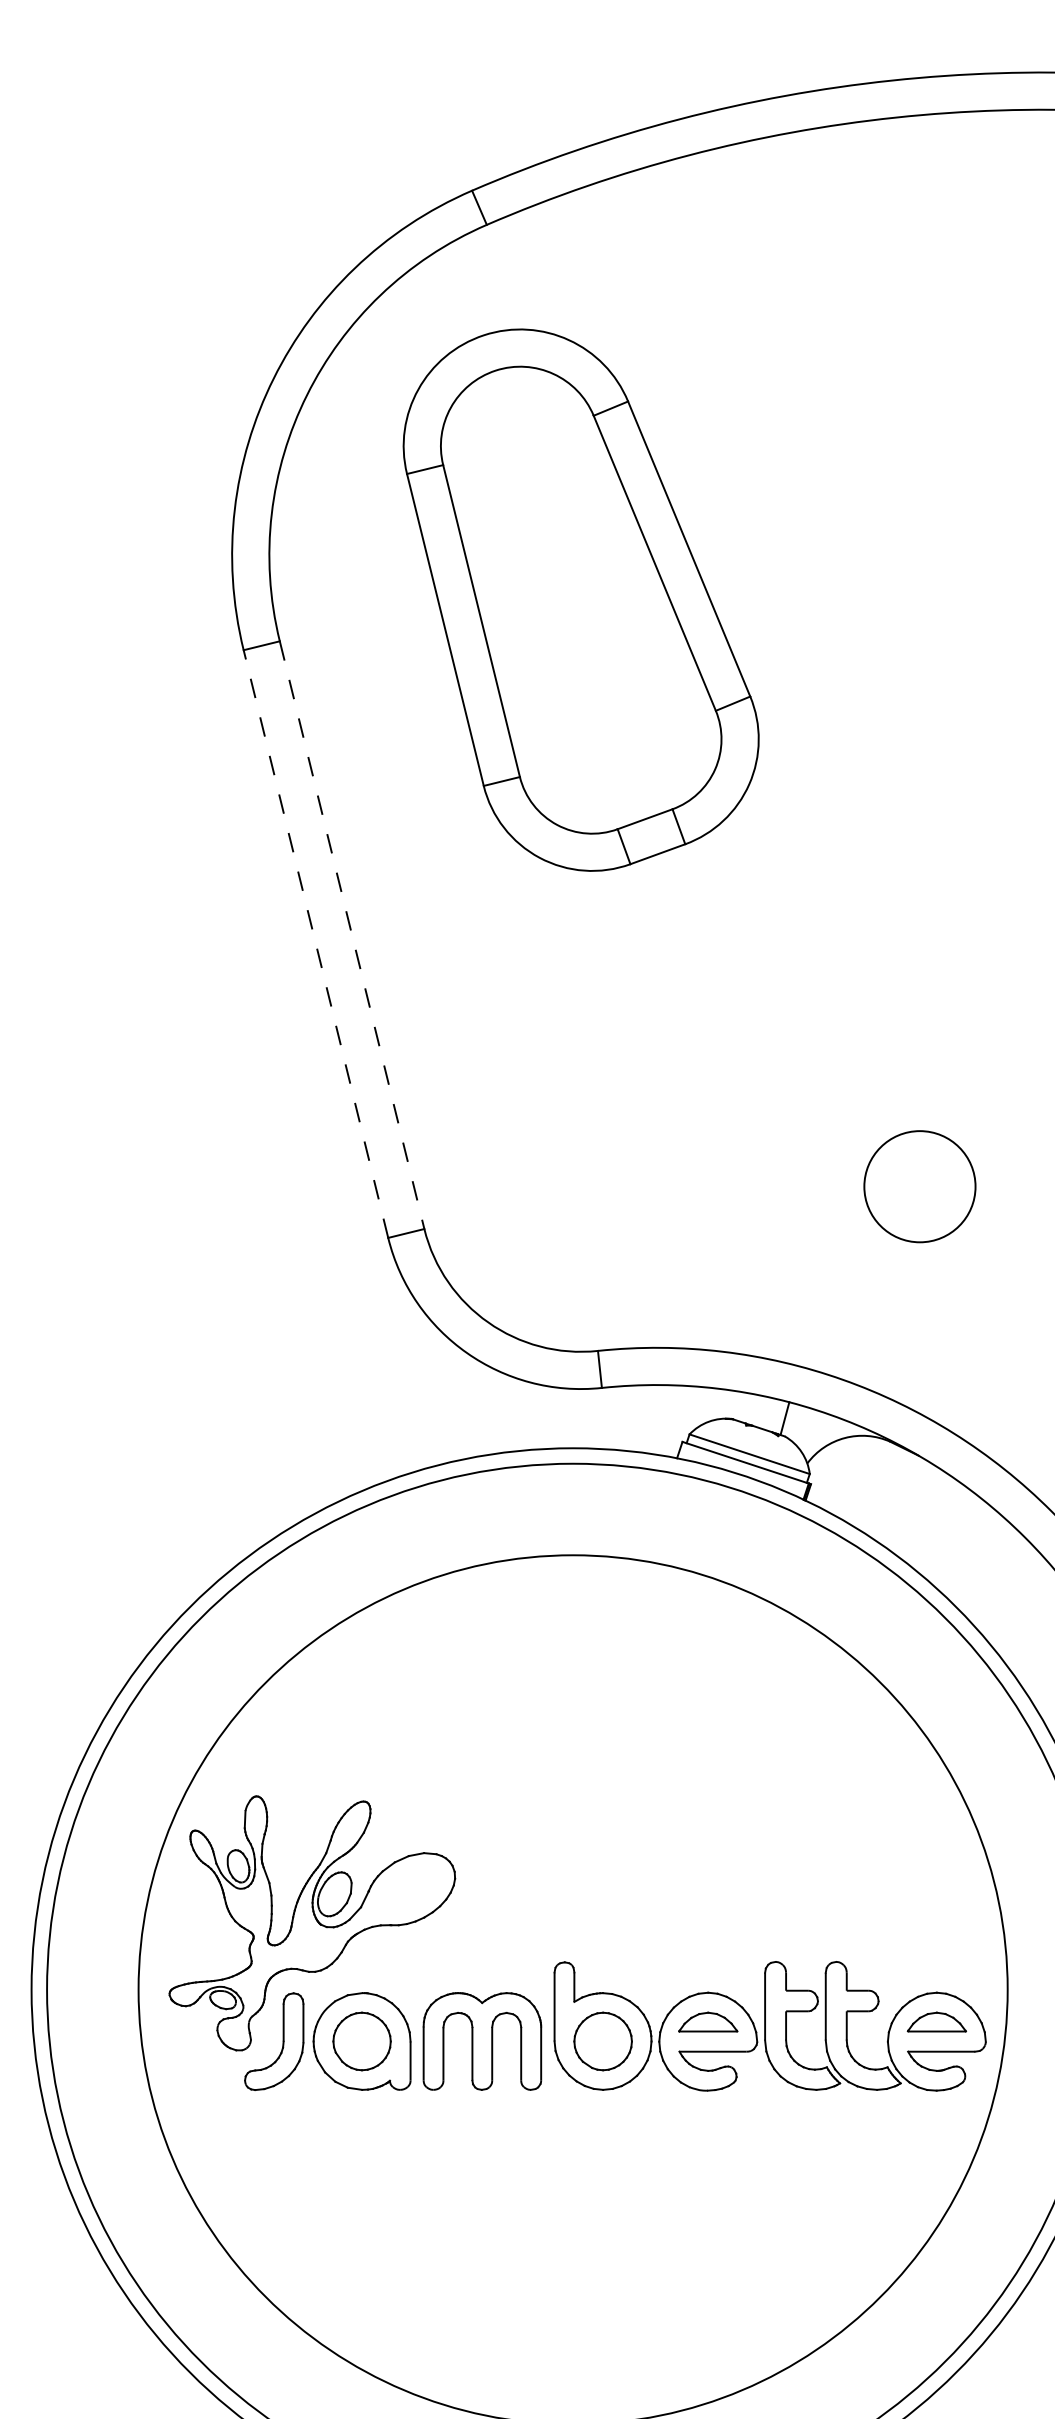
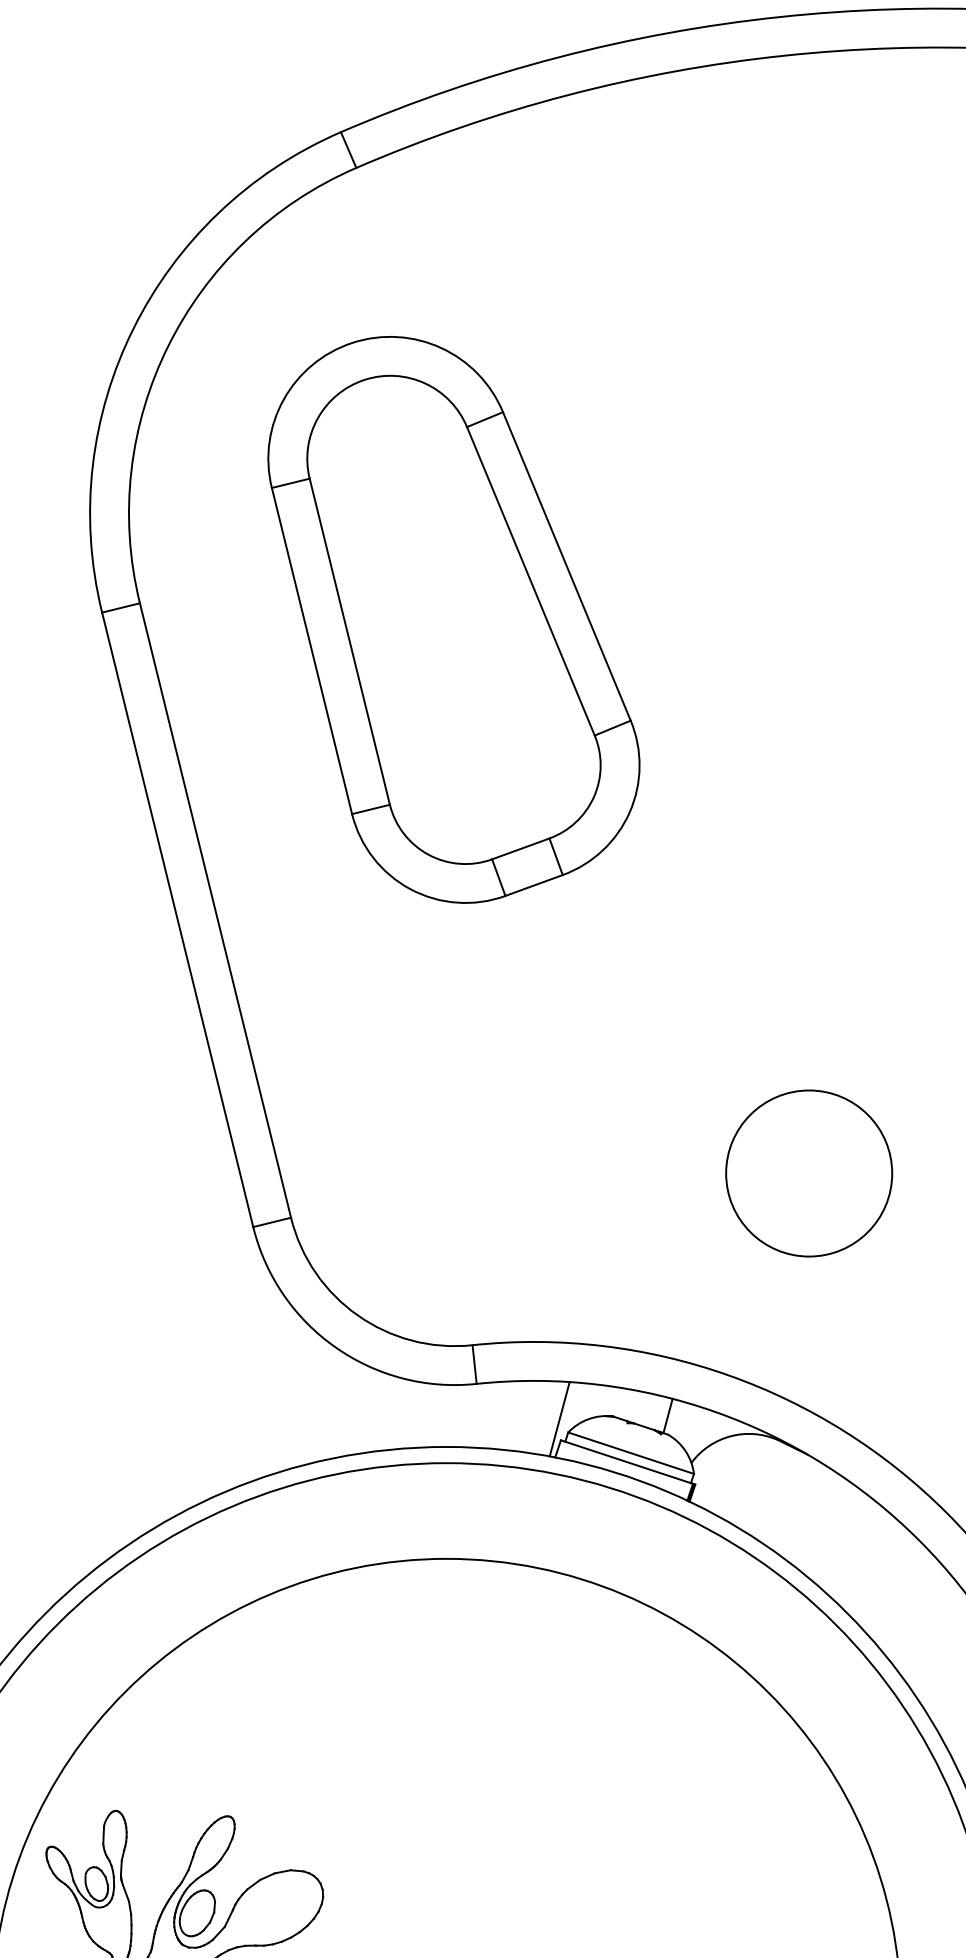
part: (580, 599) -> (453, 619), moved
line: (352, 935) -> (215, 910), dashed -> solid
line: (315, 944) -> (177, 920), dashed -> solid
circle: (919, 1186) -> (808, 1173), size x1.43
line: (680, 1421) -> (558, 1418), added

